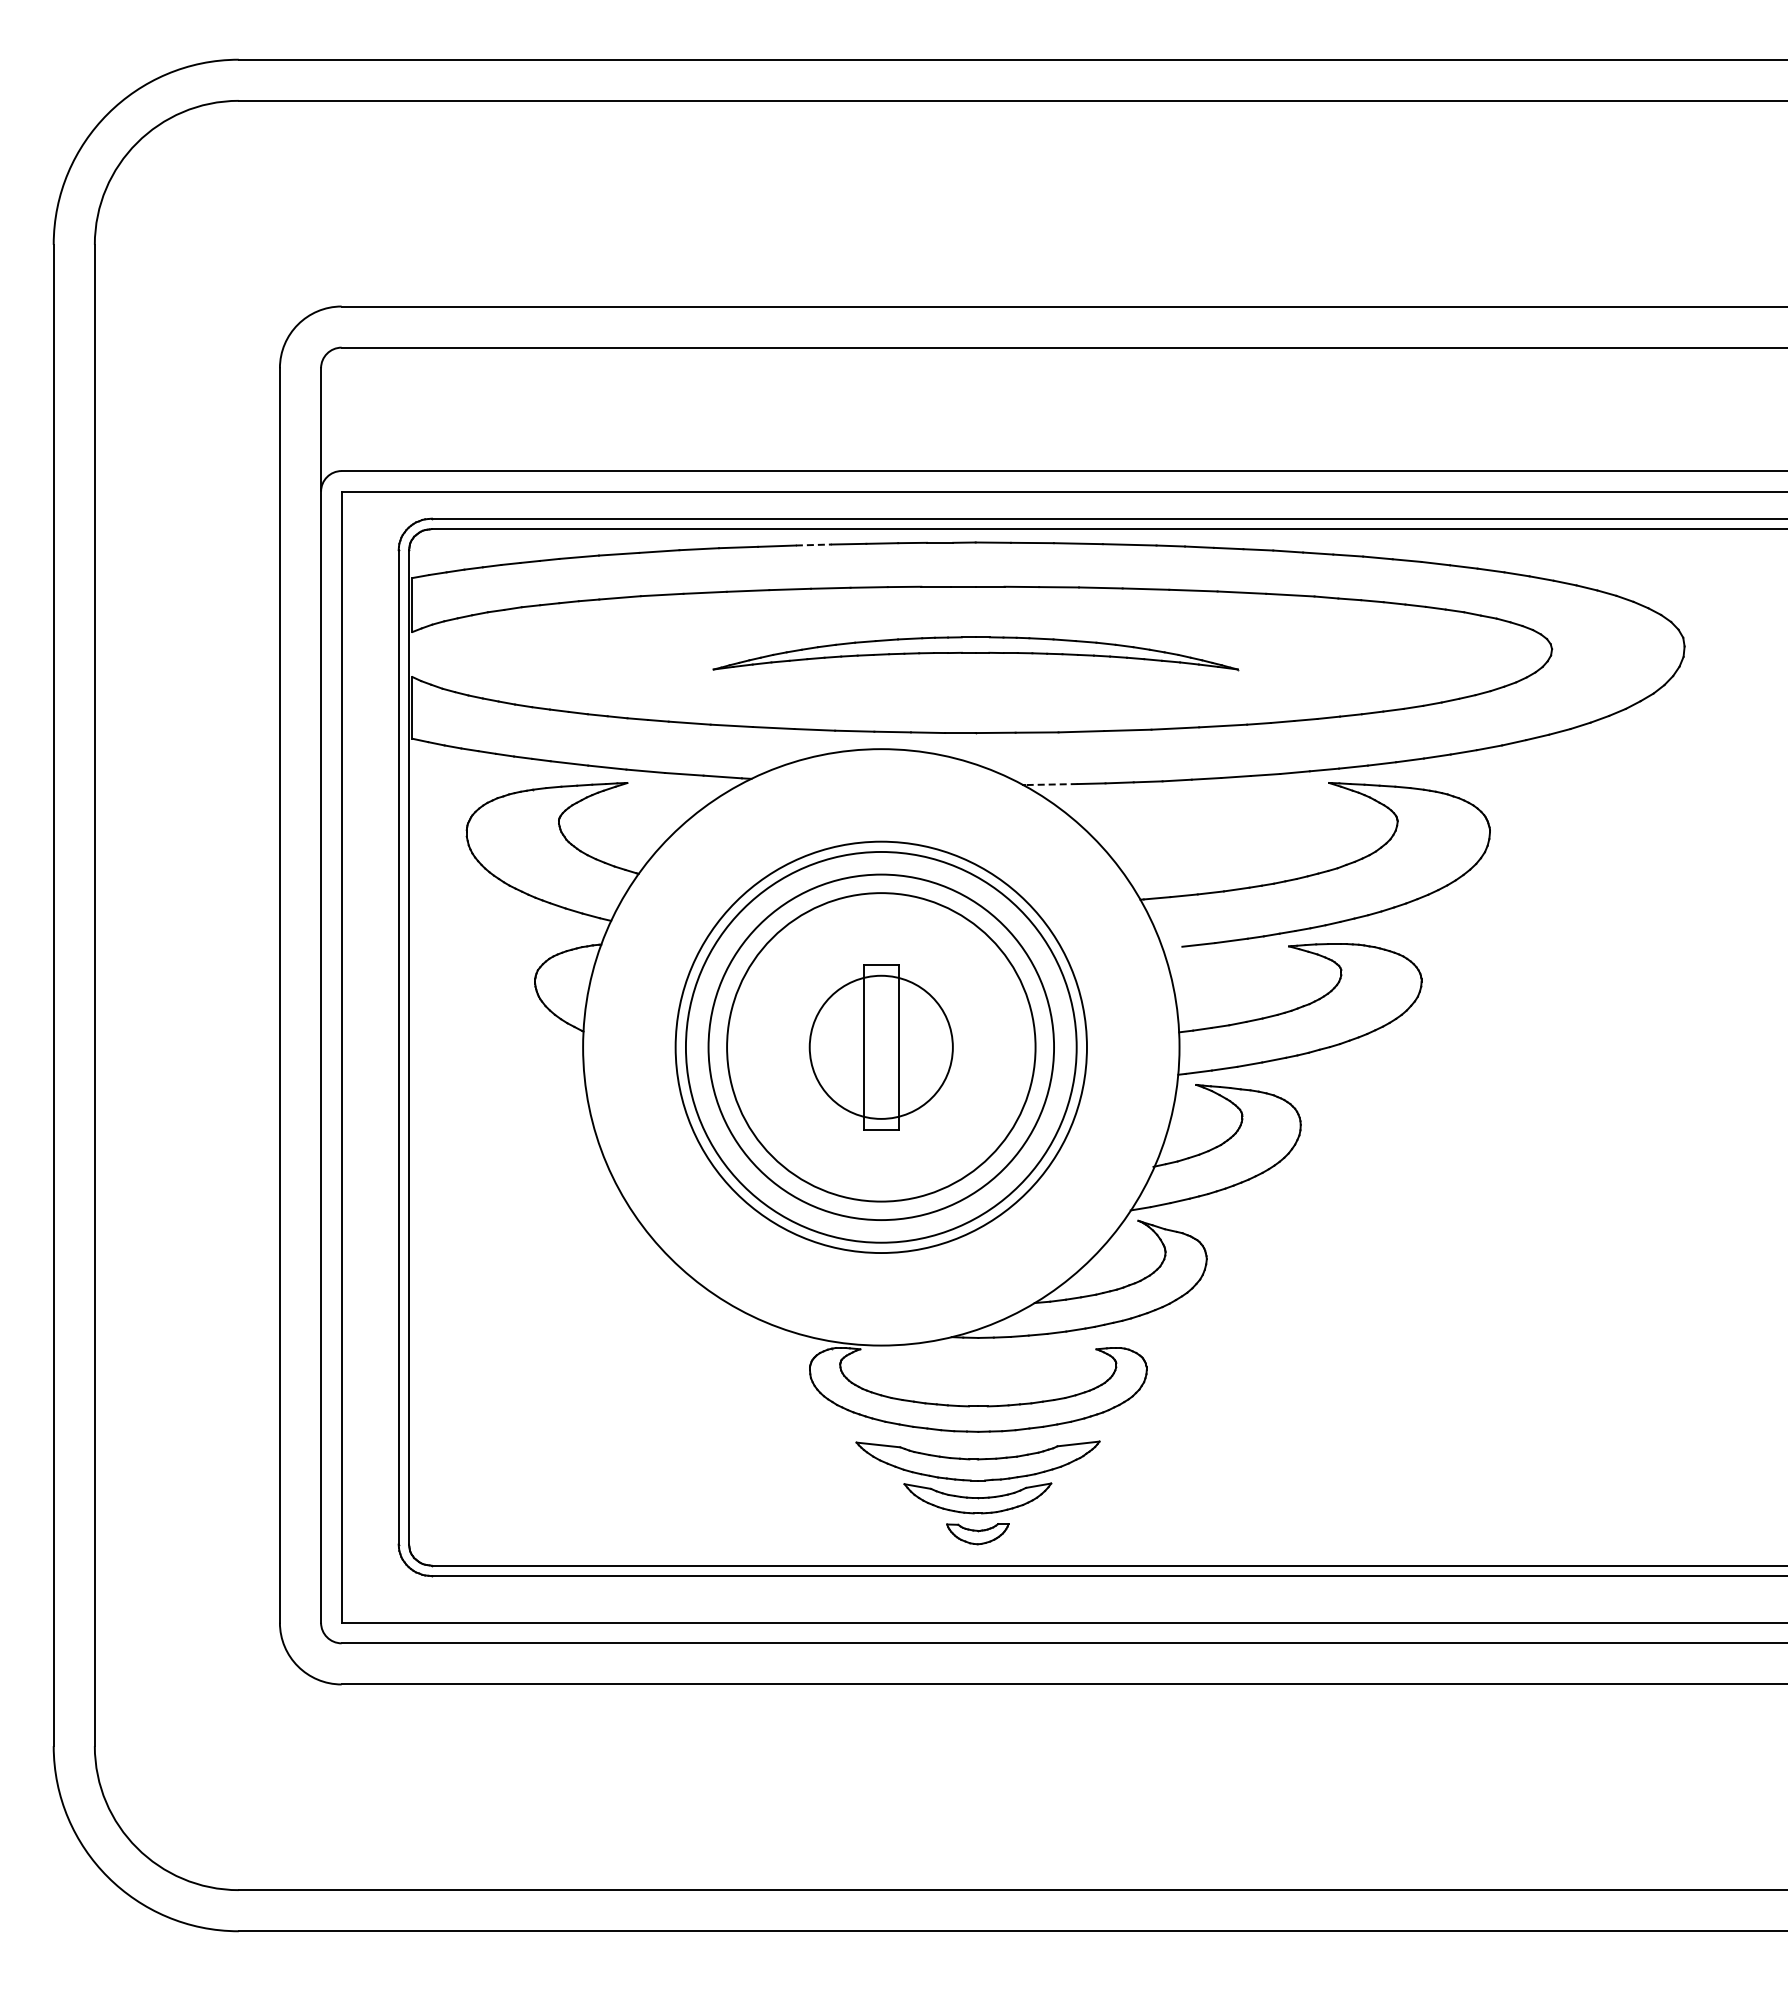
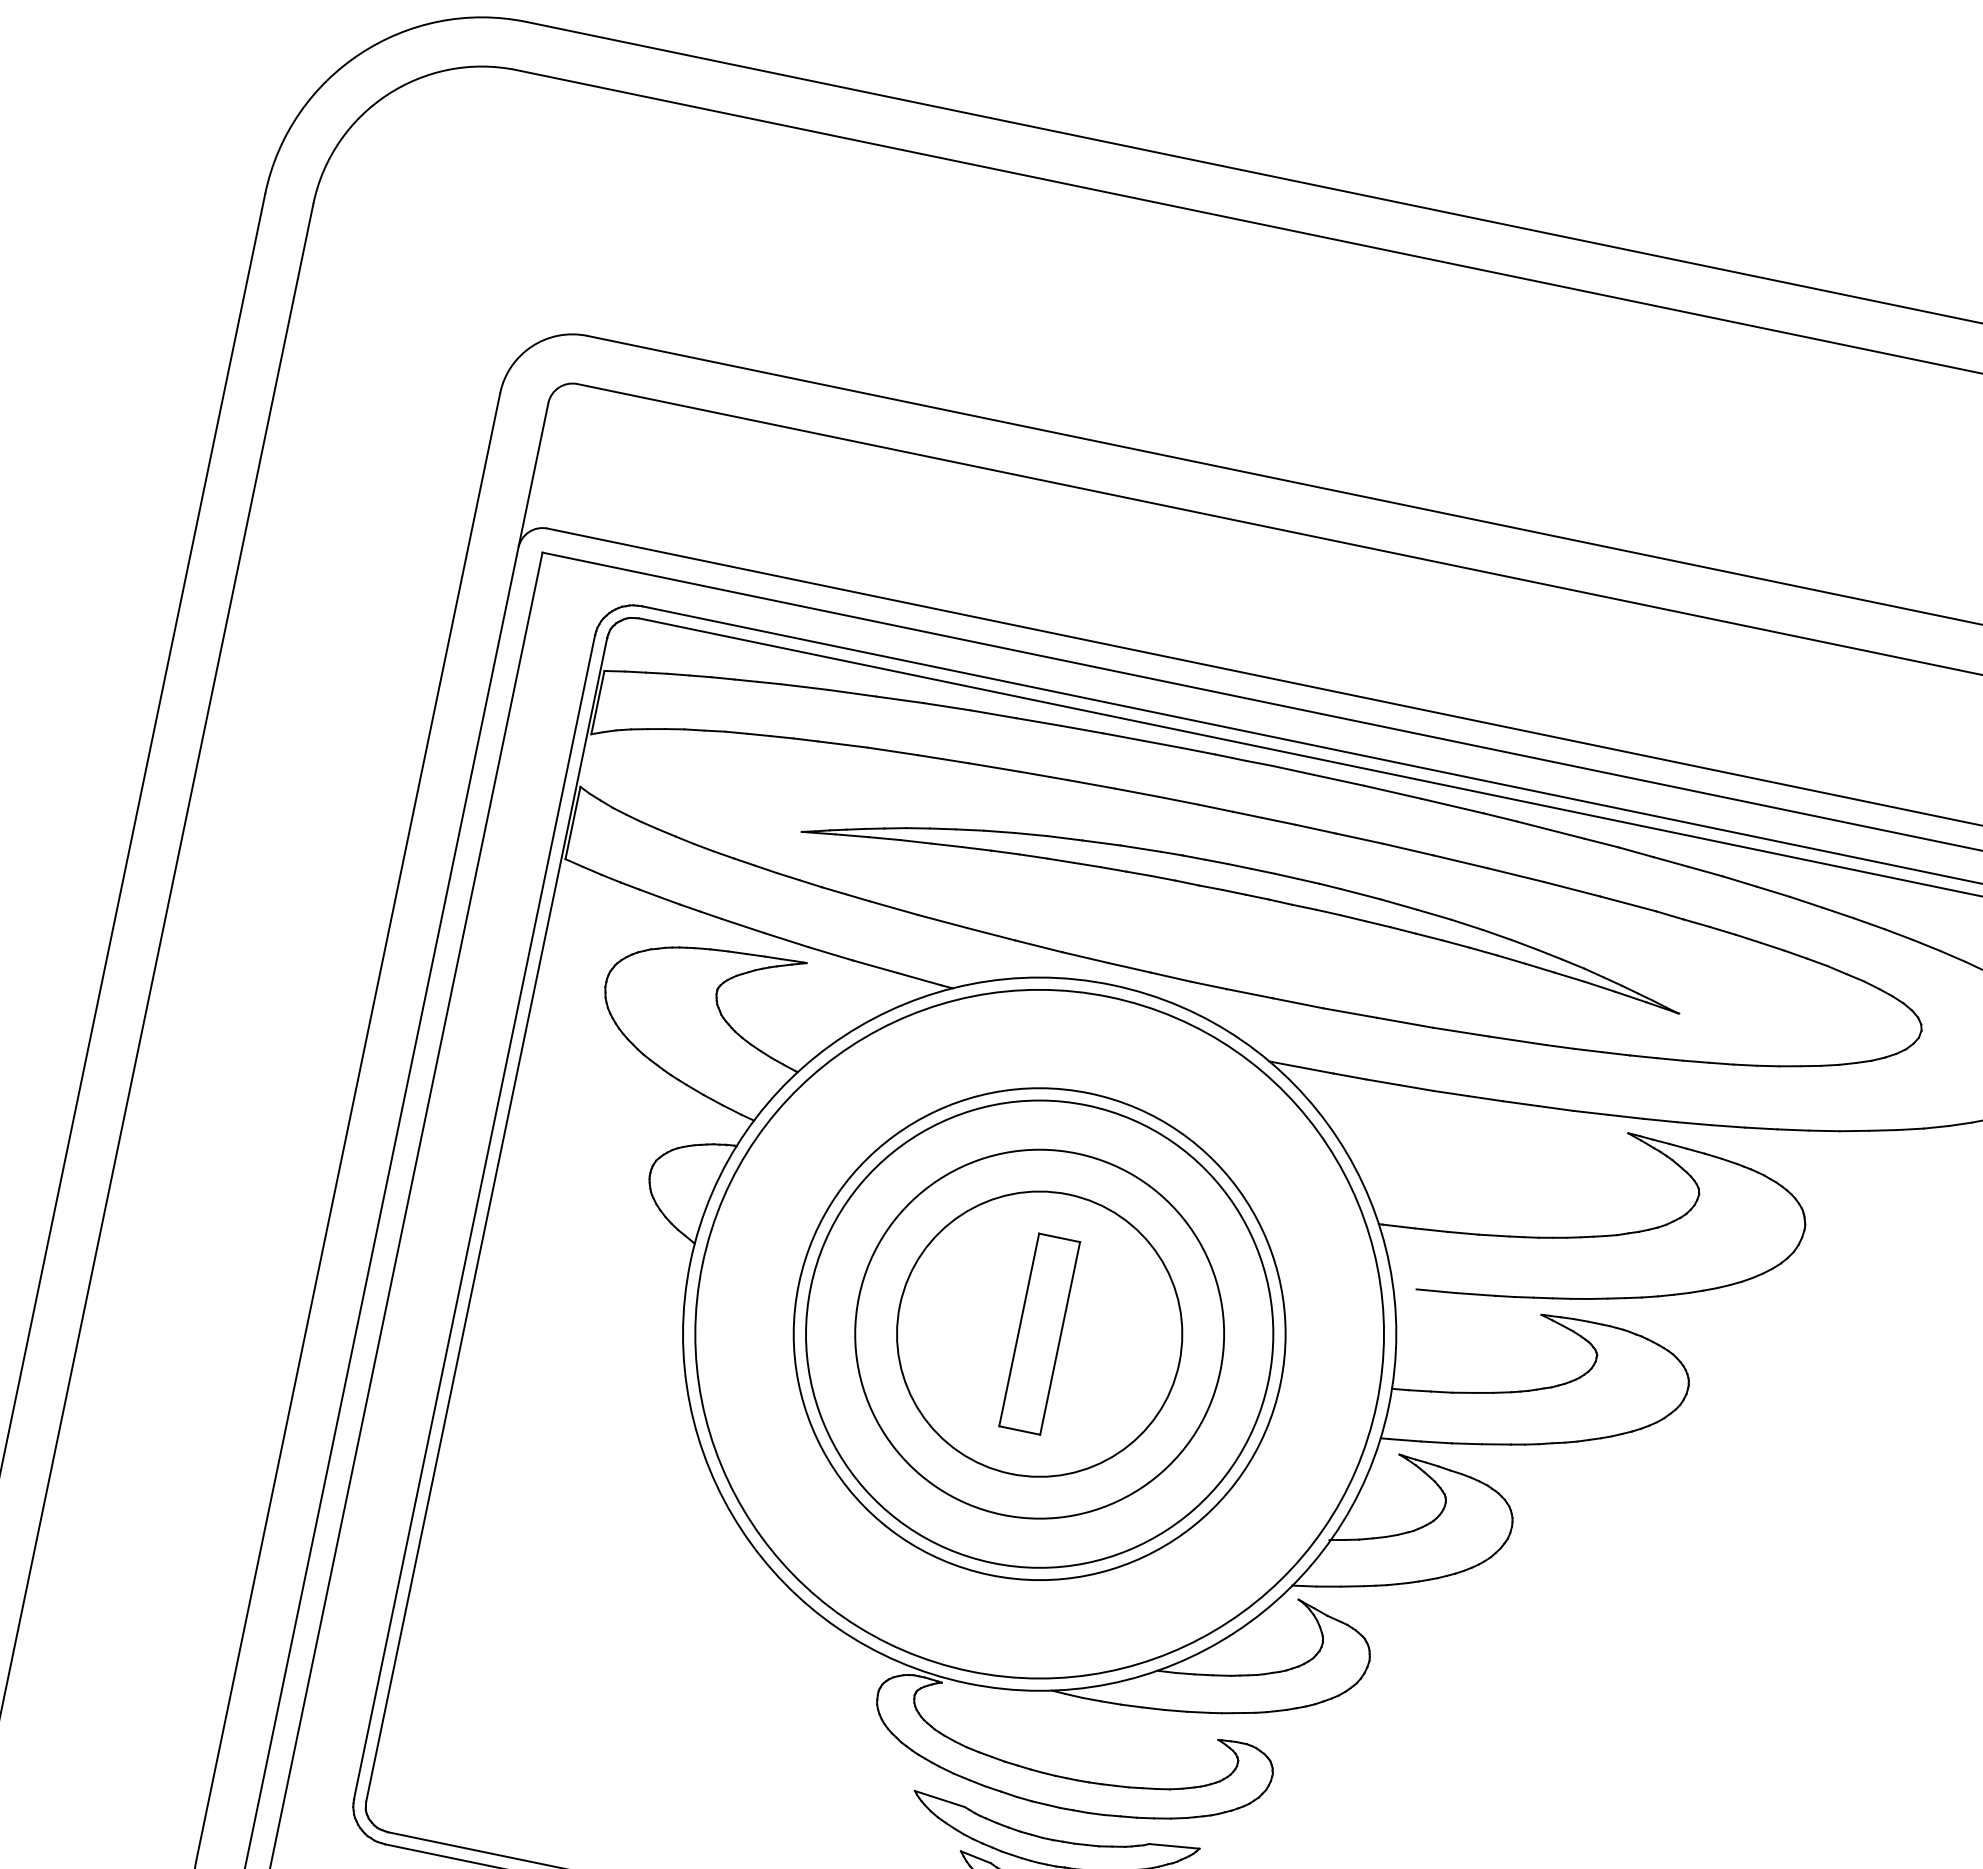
line: (813, 545) -> (1081, 730), dashed -> solid
part: (975, 653) -> (1245, 895), size x1.43
line: (1051, 784) -> (1302, 1067), dashed -> solid
circle: (881, 1047) -> (1039, 1334), size x1.67
circle: (881, 1047) -> (1039, 1334), size x1.67

